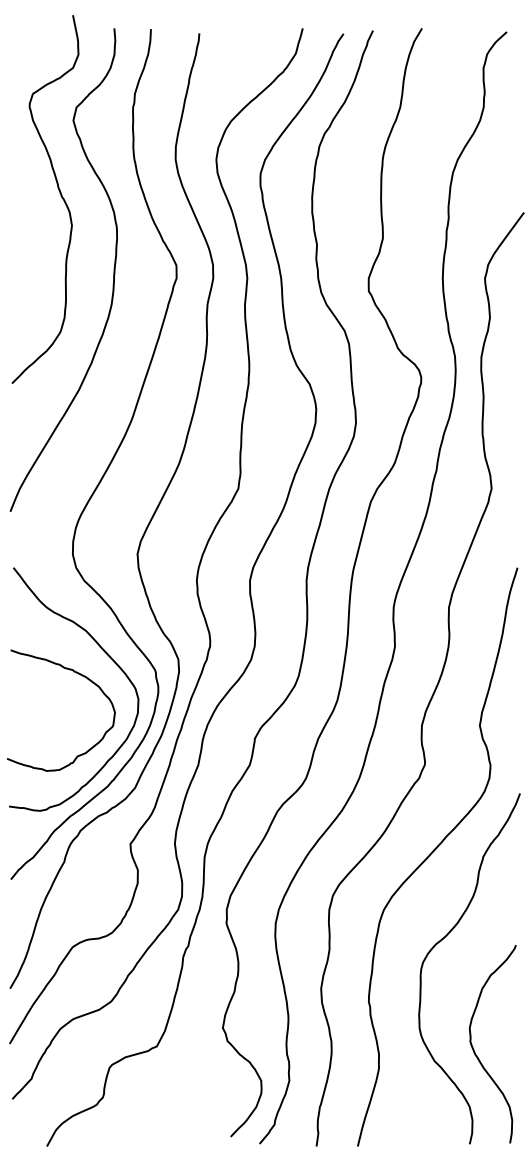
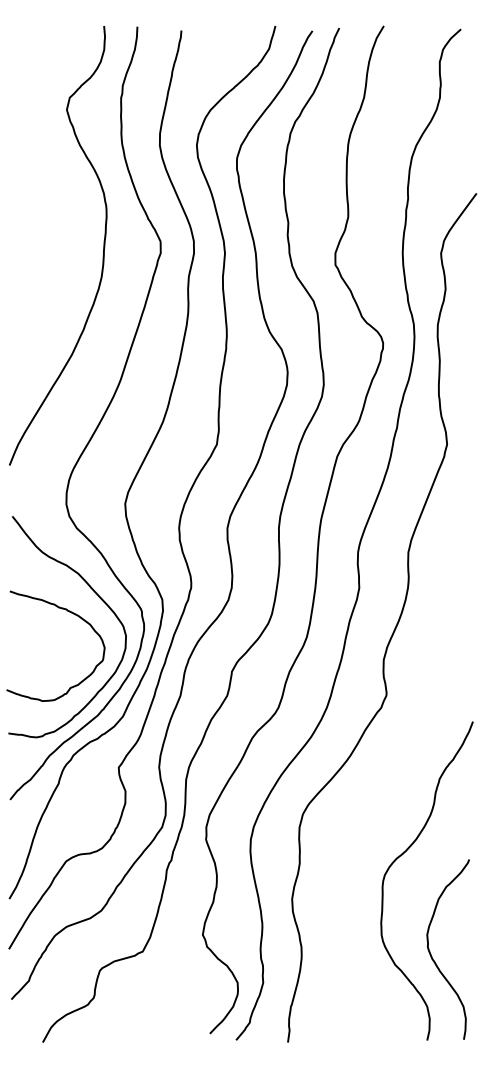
curve: (58, 191) -> (53, 174), removed
curve: (433, 852) -> (394, 775), removed

